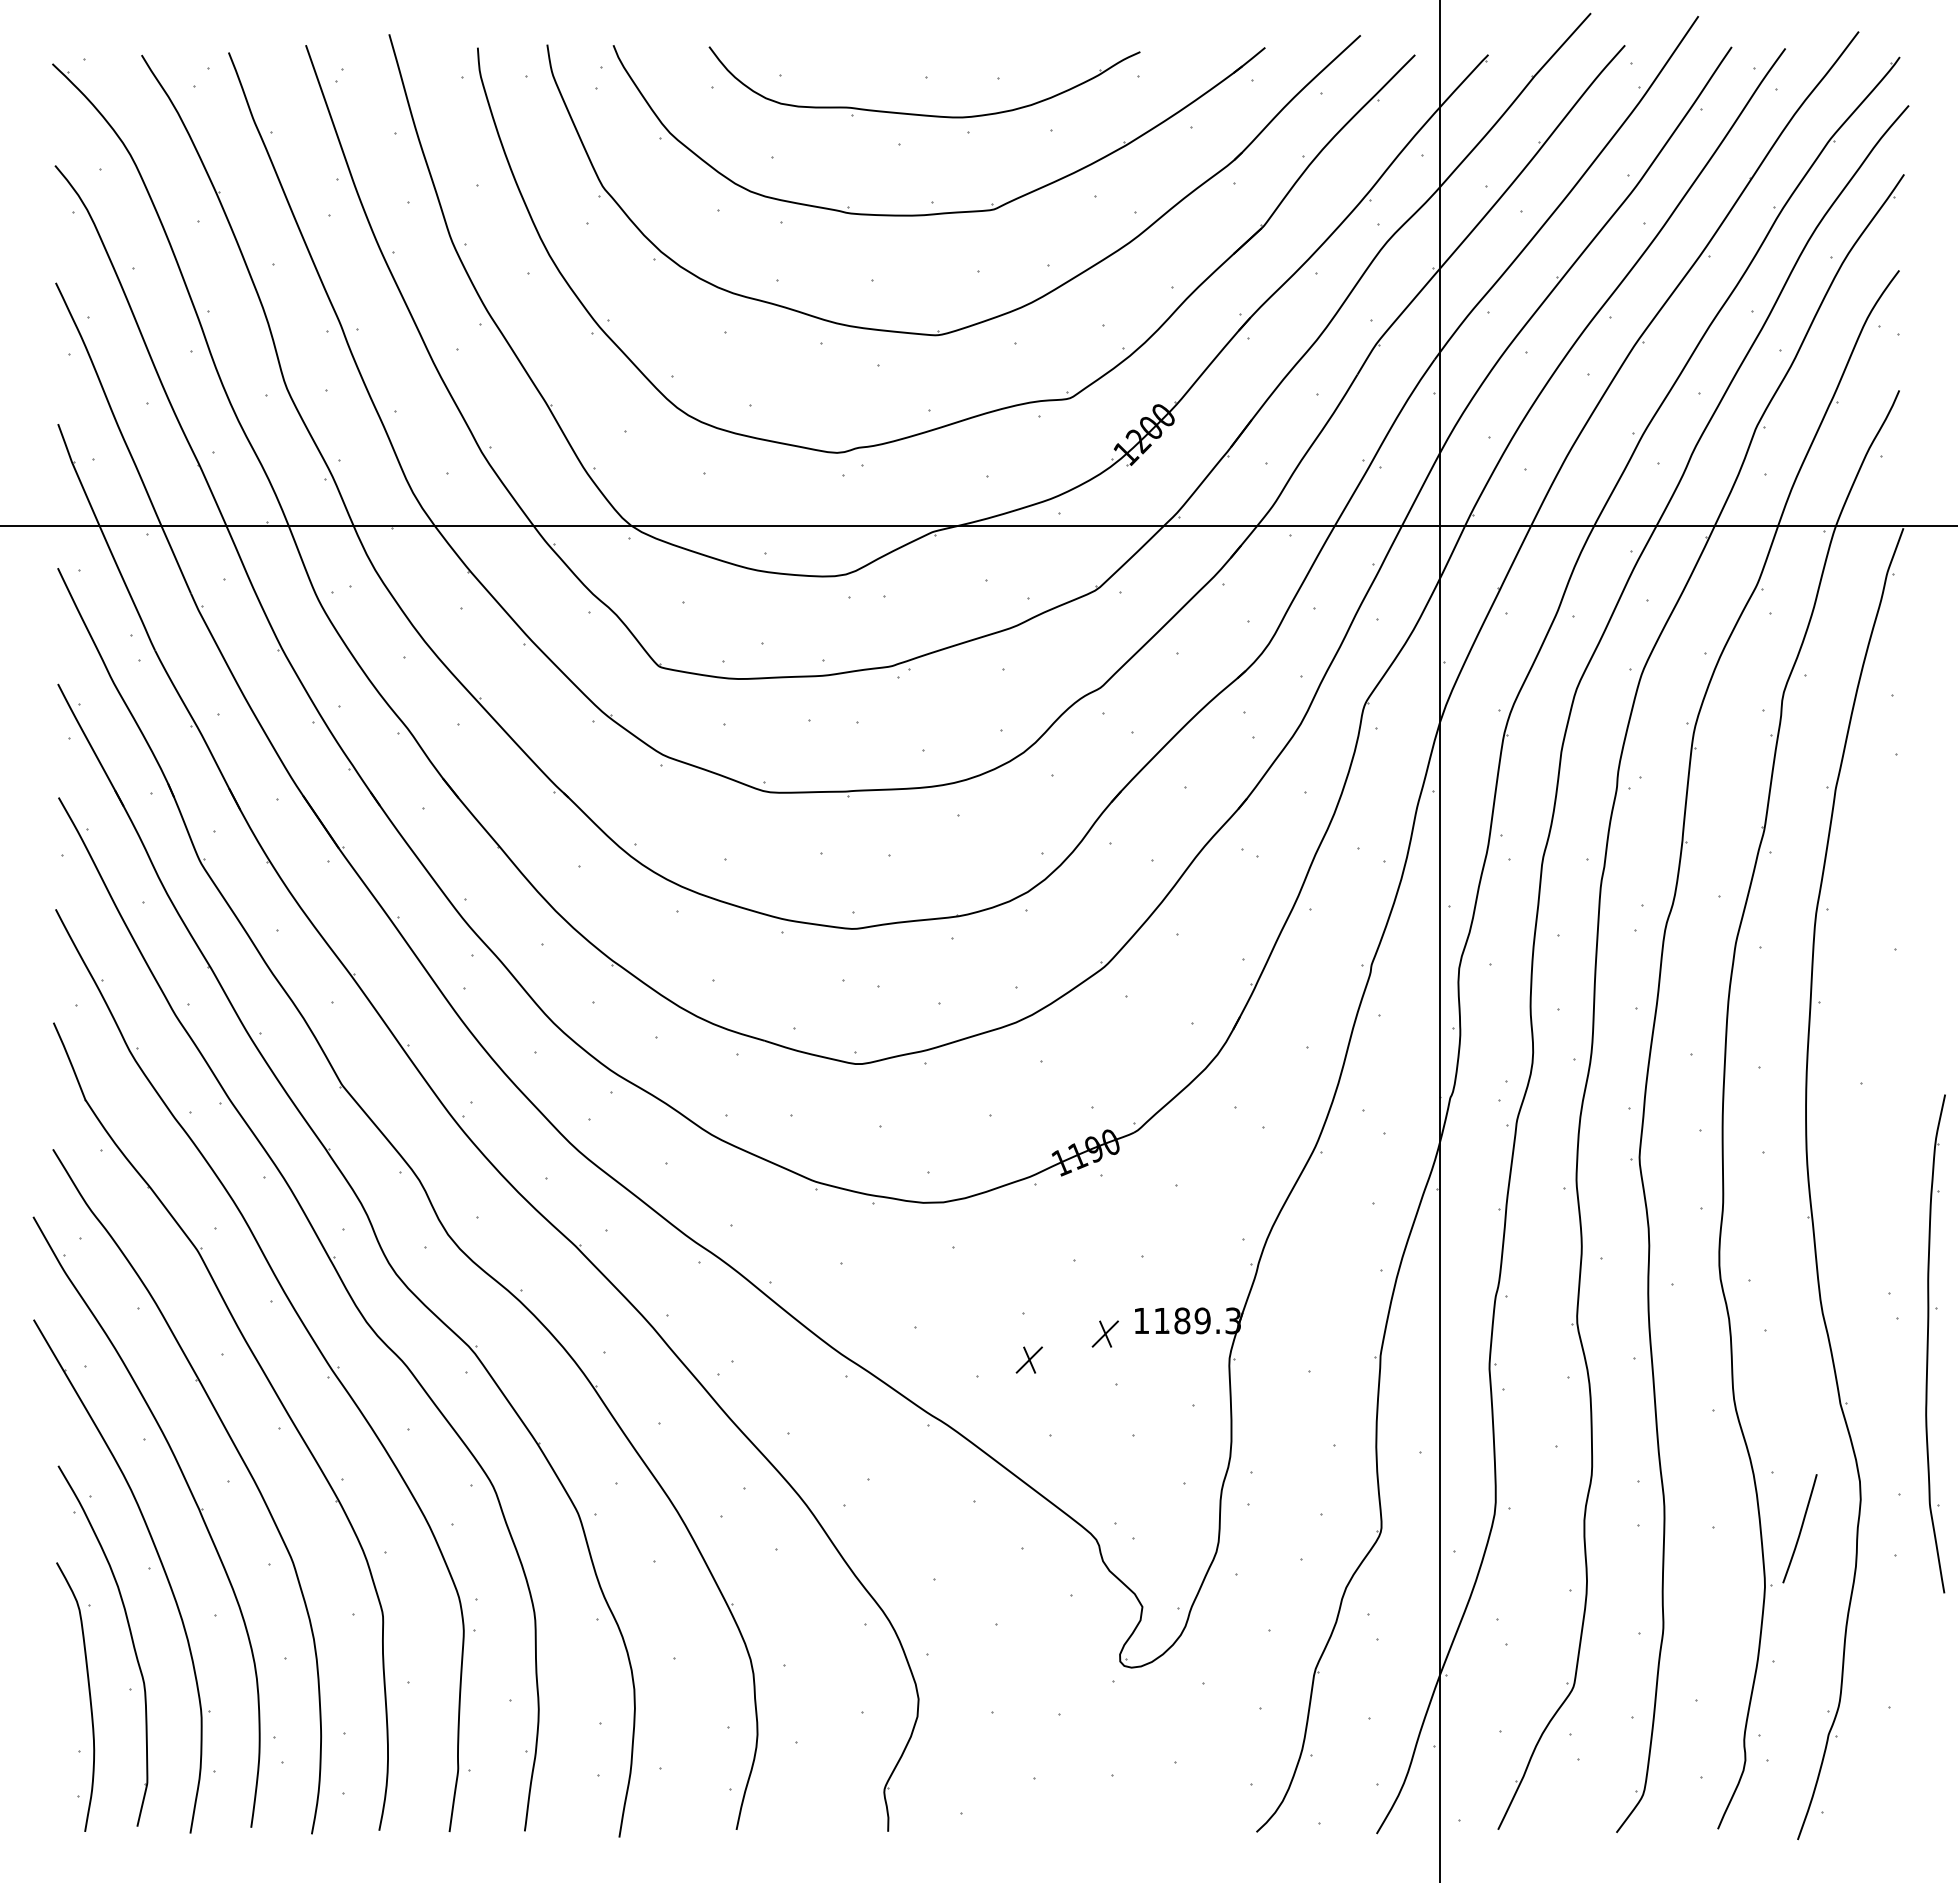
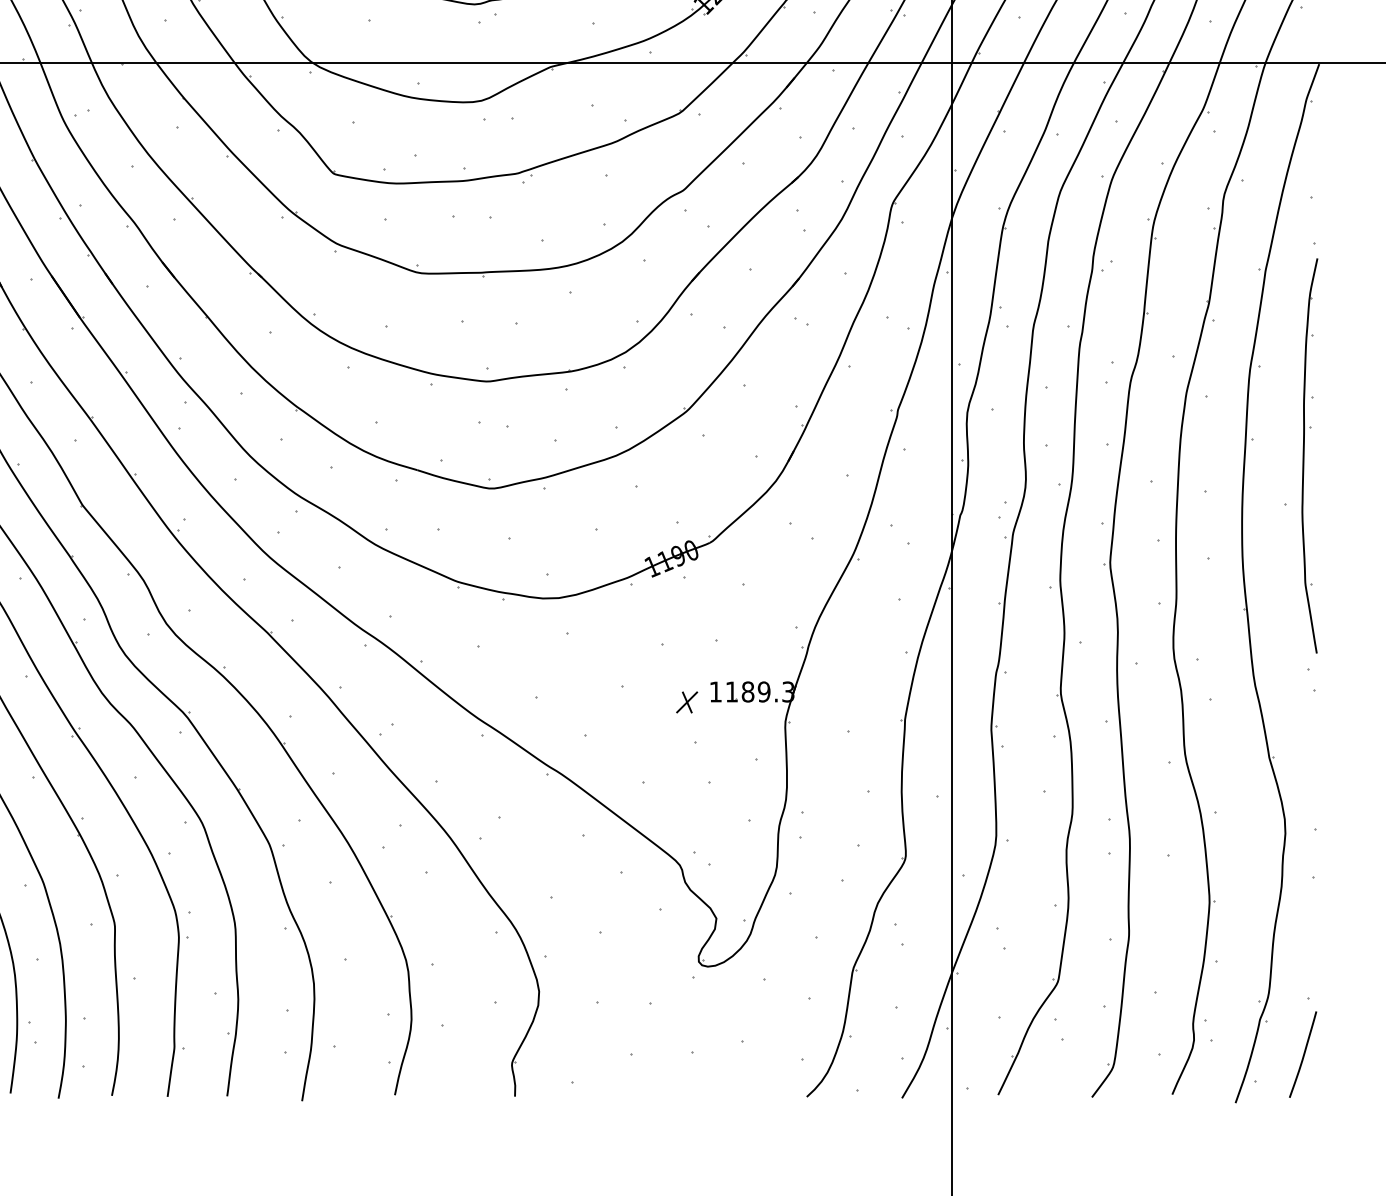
part: (1928, 1343) -> (1304, 455), moved
part: (1028, 1359) -> (626, 722), removed
curve: (1800, 1528) -> (1303, 1054), moved

